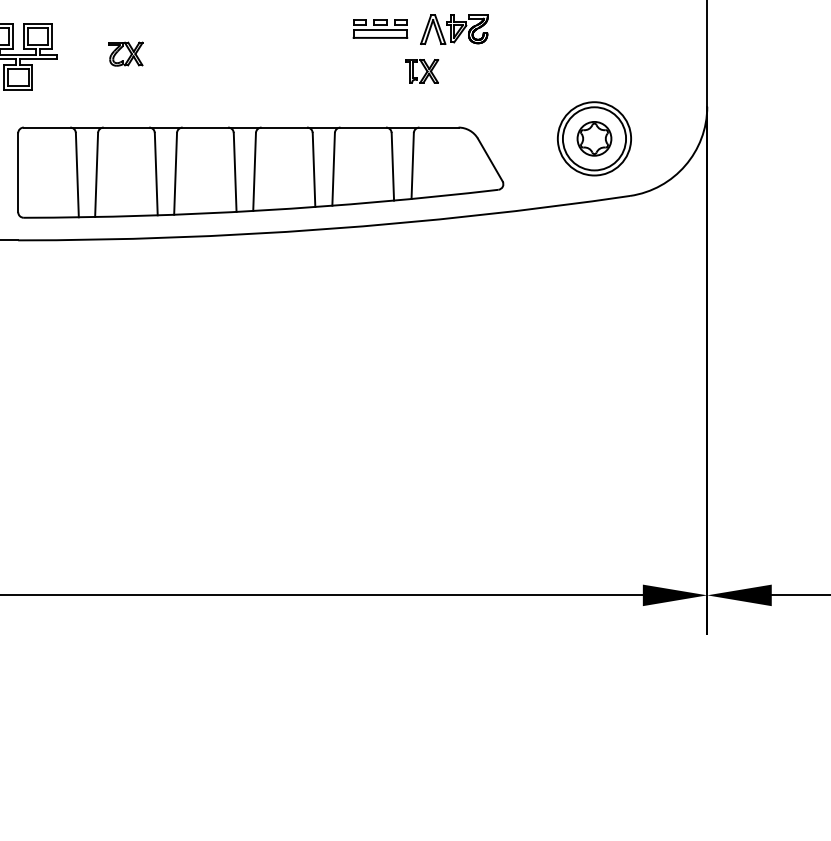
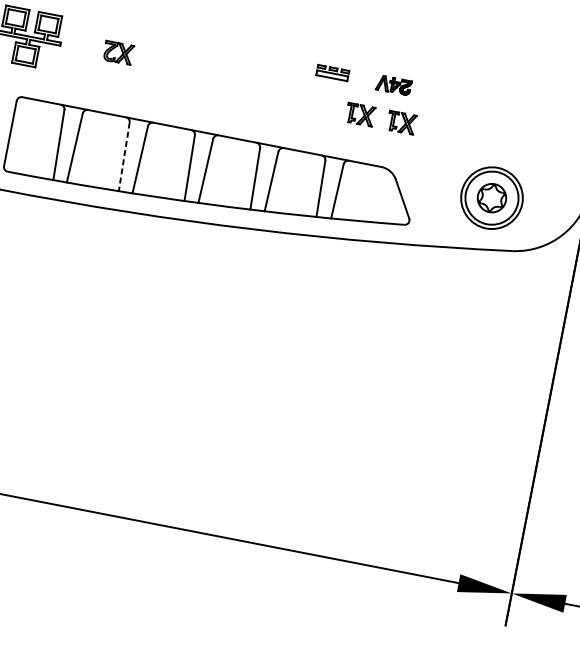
part: (380, 28) -> (332, 72), size x0.7
part: (454, 29) -> (393, 85), size x0.6
part: (472, 71) -> (402, 122), added
line: (156, 174) -> (124, 157), solid -> dashed

